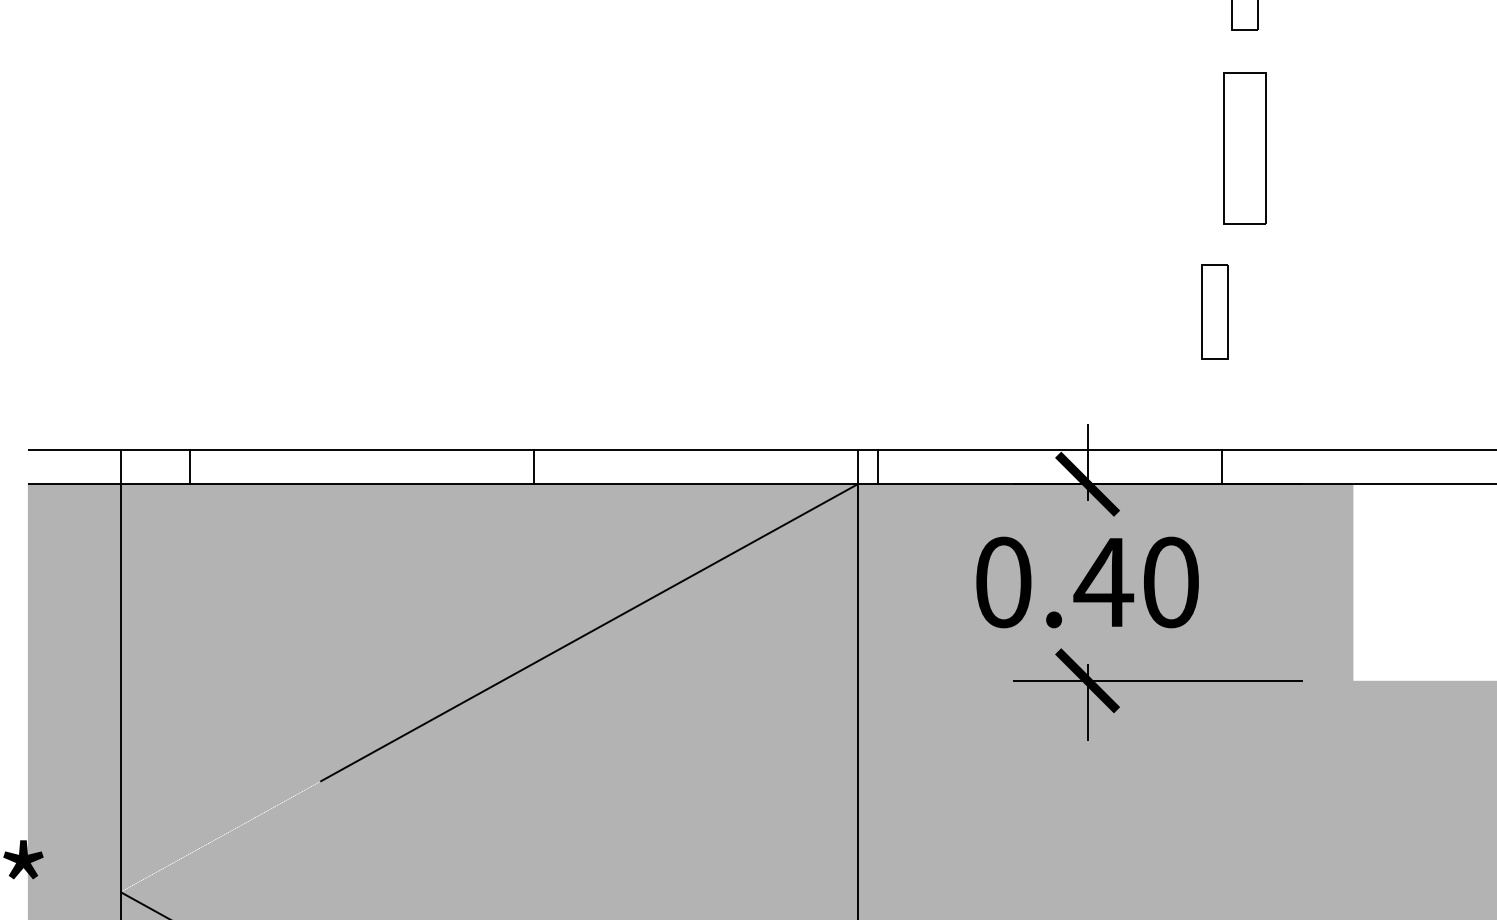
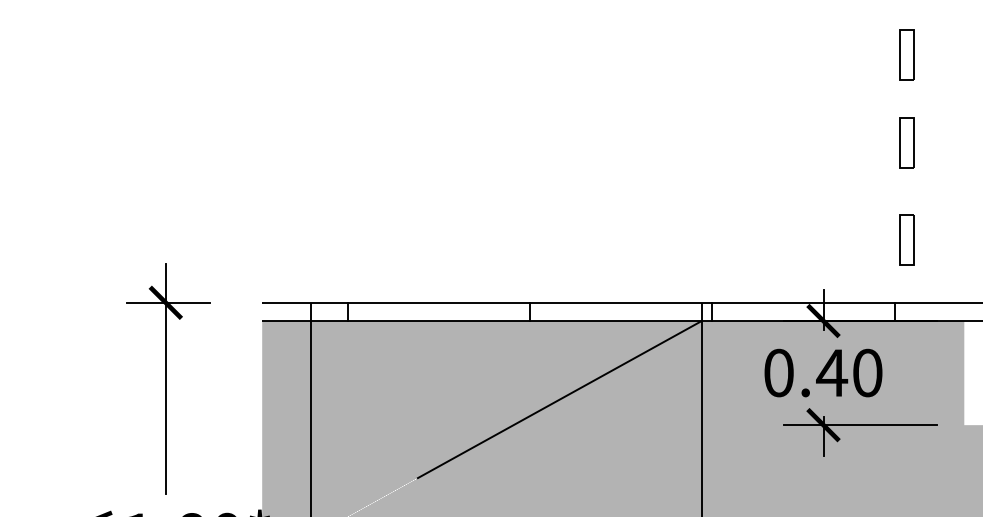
part: (1244, 147) -> (906, 142), size x0.62
part: (1214, 311) -> (906, 239), moved

